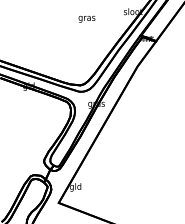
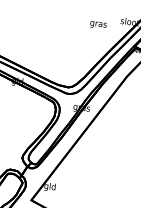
text: (86, 19) -> (97, 25), moved

